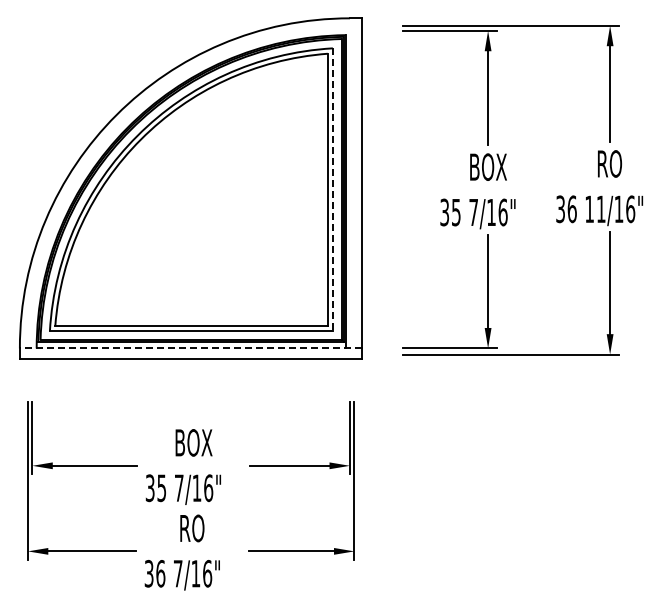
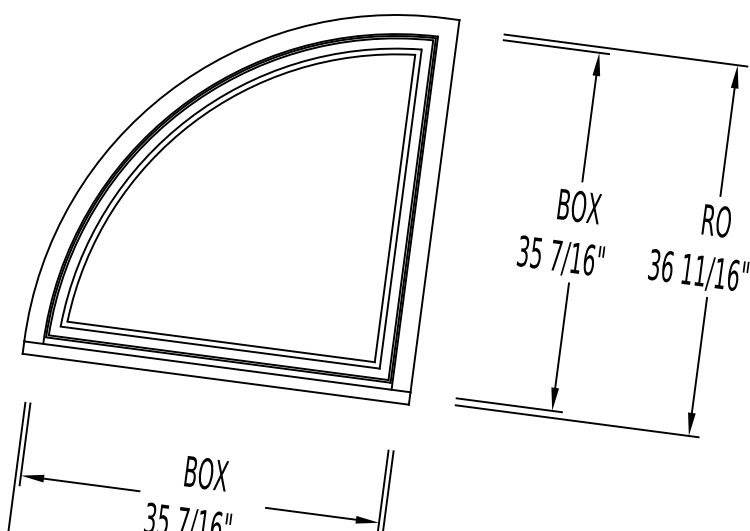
line: (332, 190) -> (400, 209), dashed -> solid
line: (190, 348) -> (216, 366), dashed -> solid

